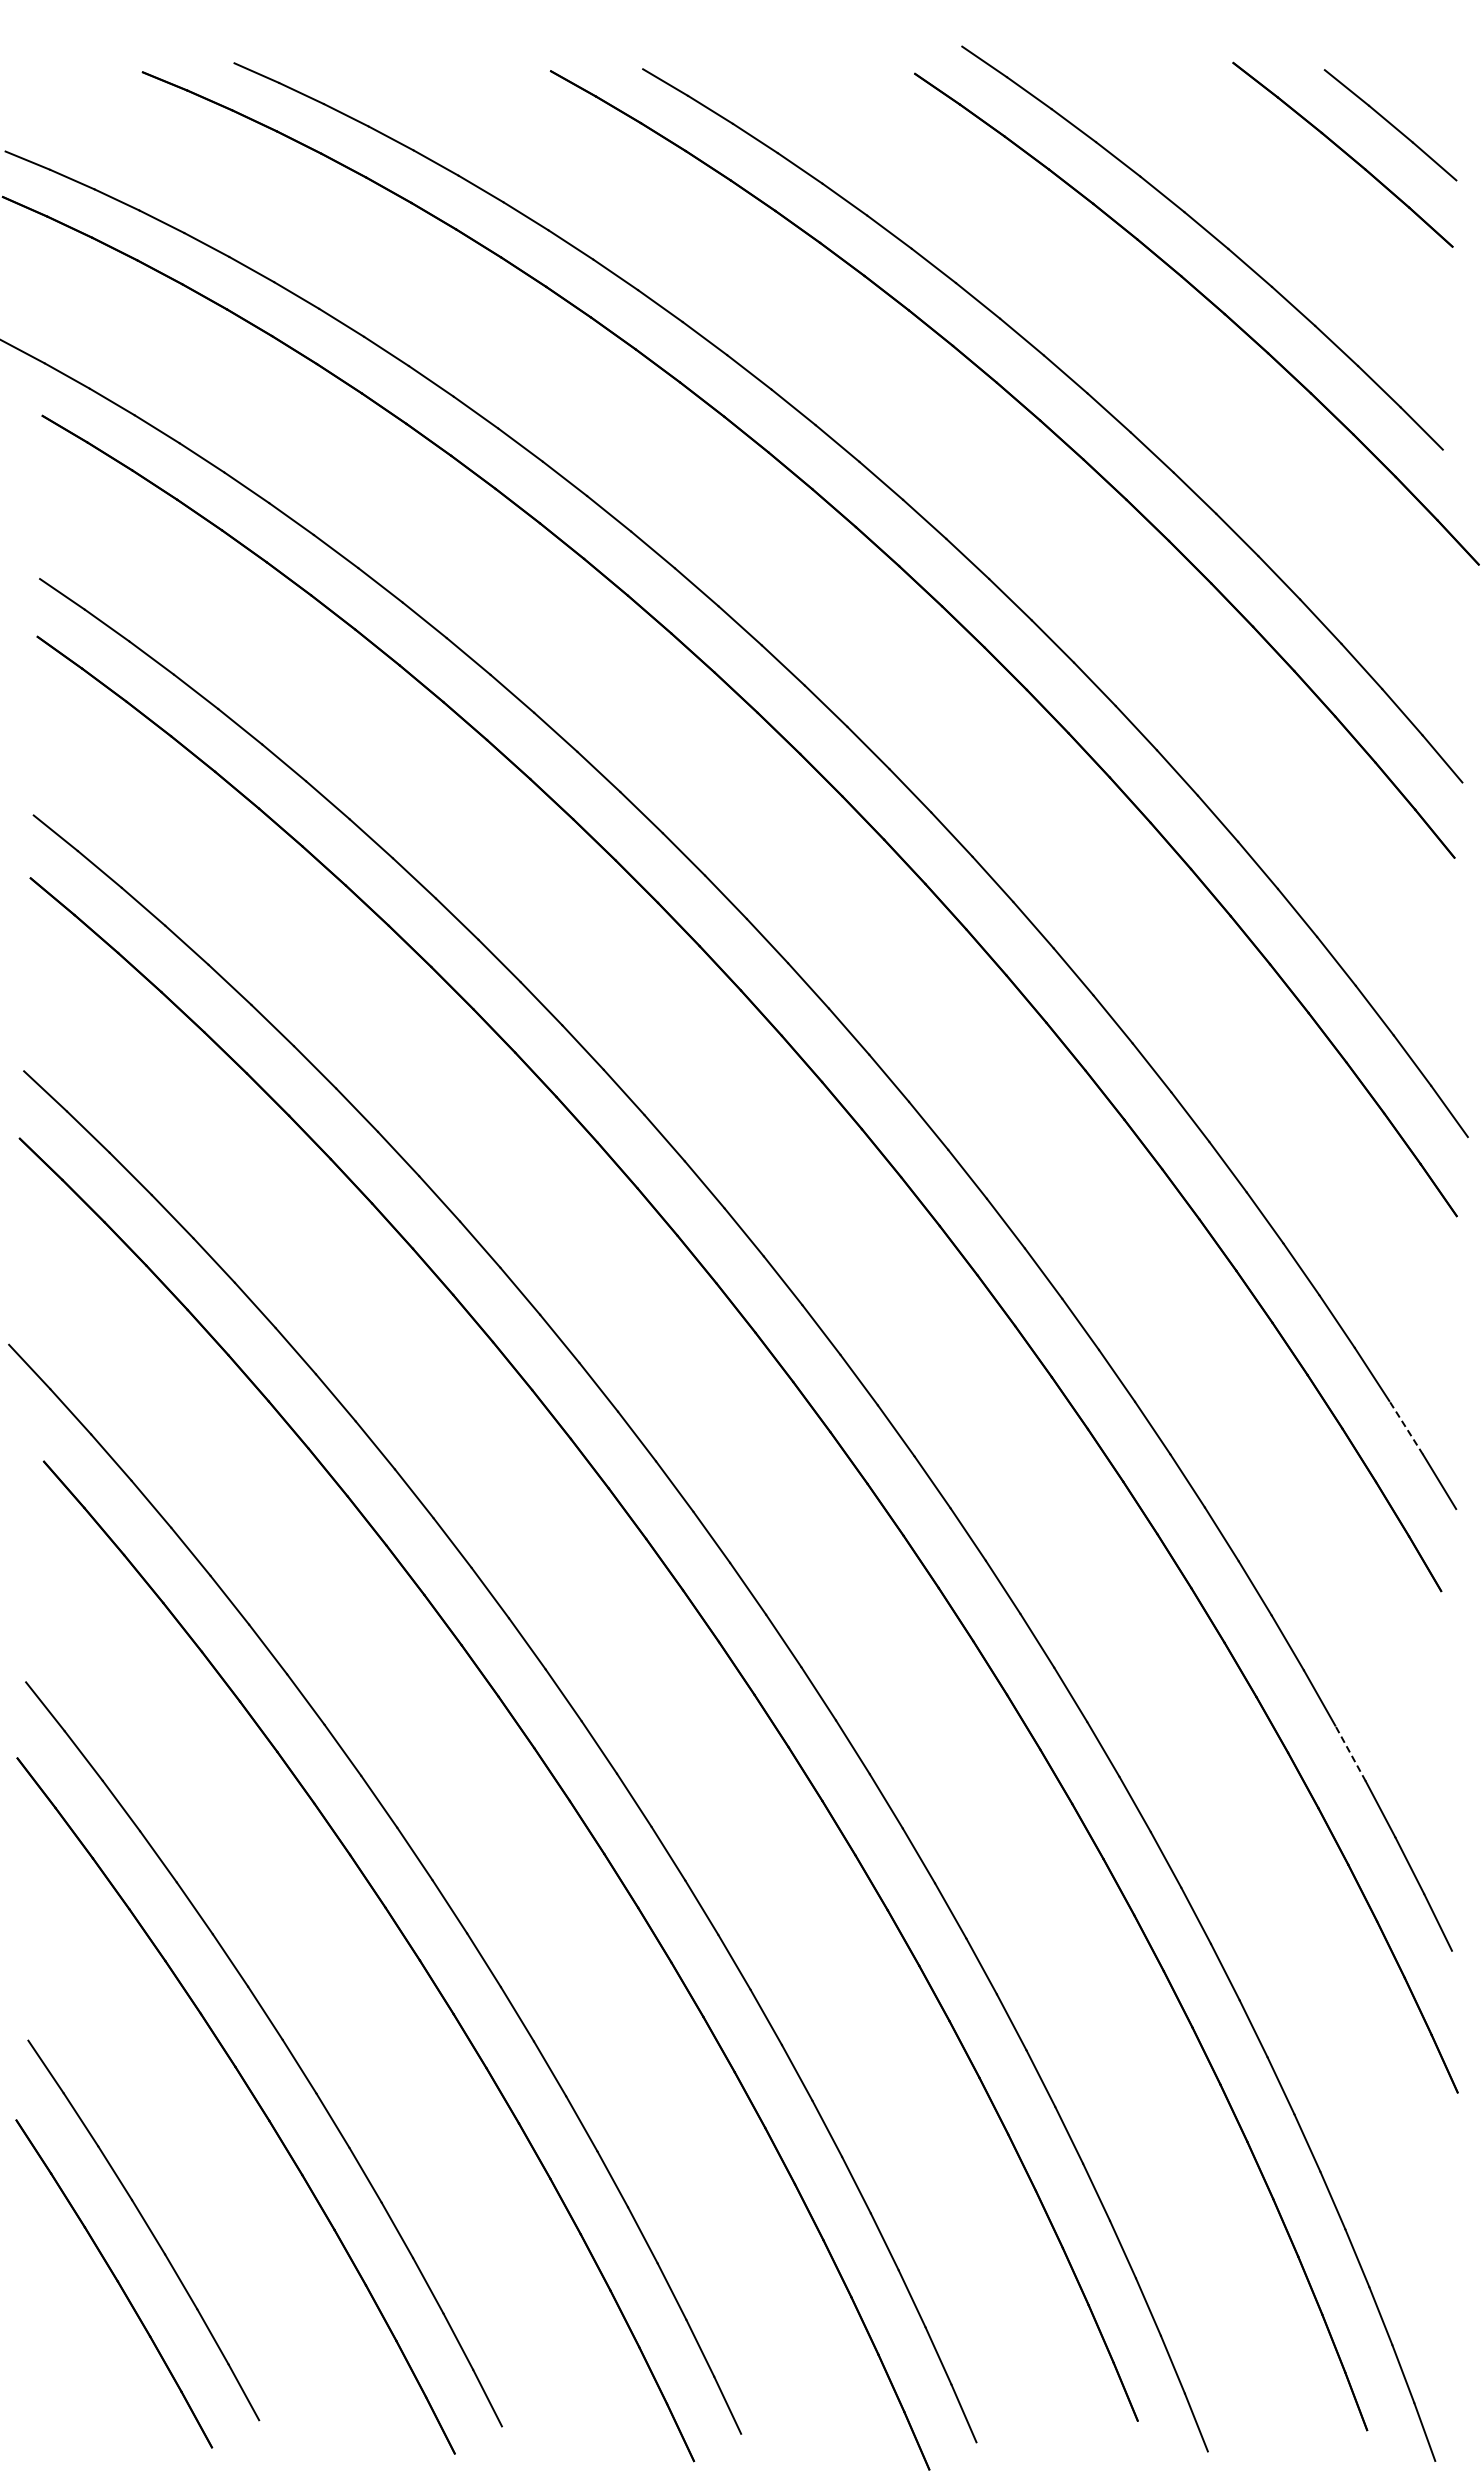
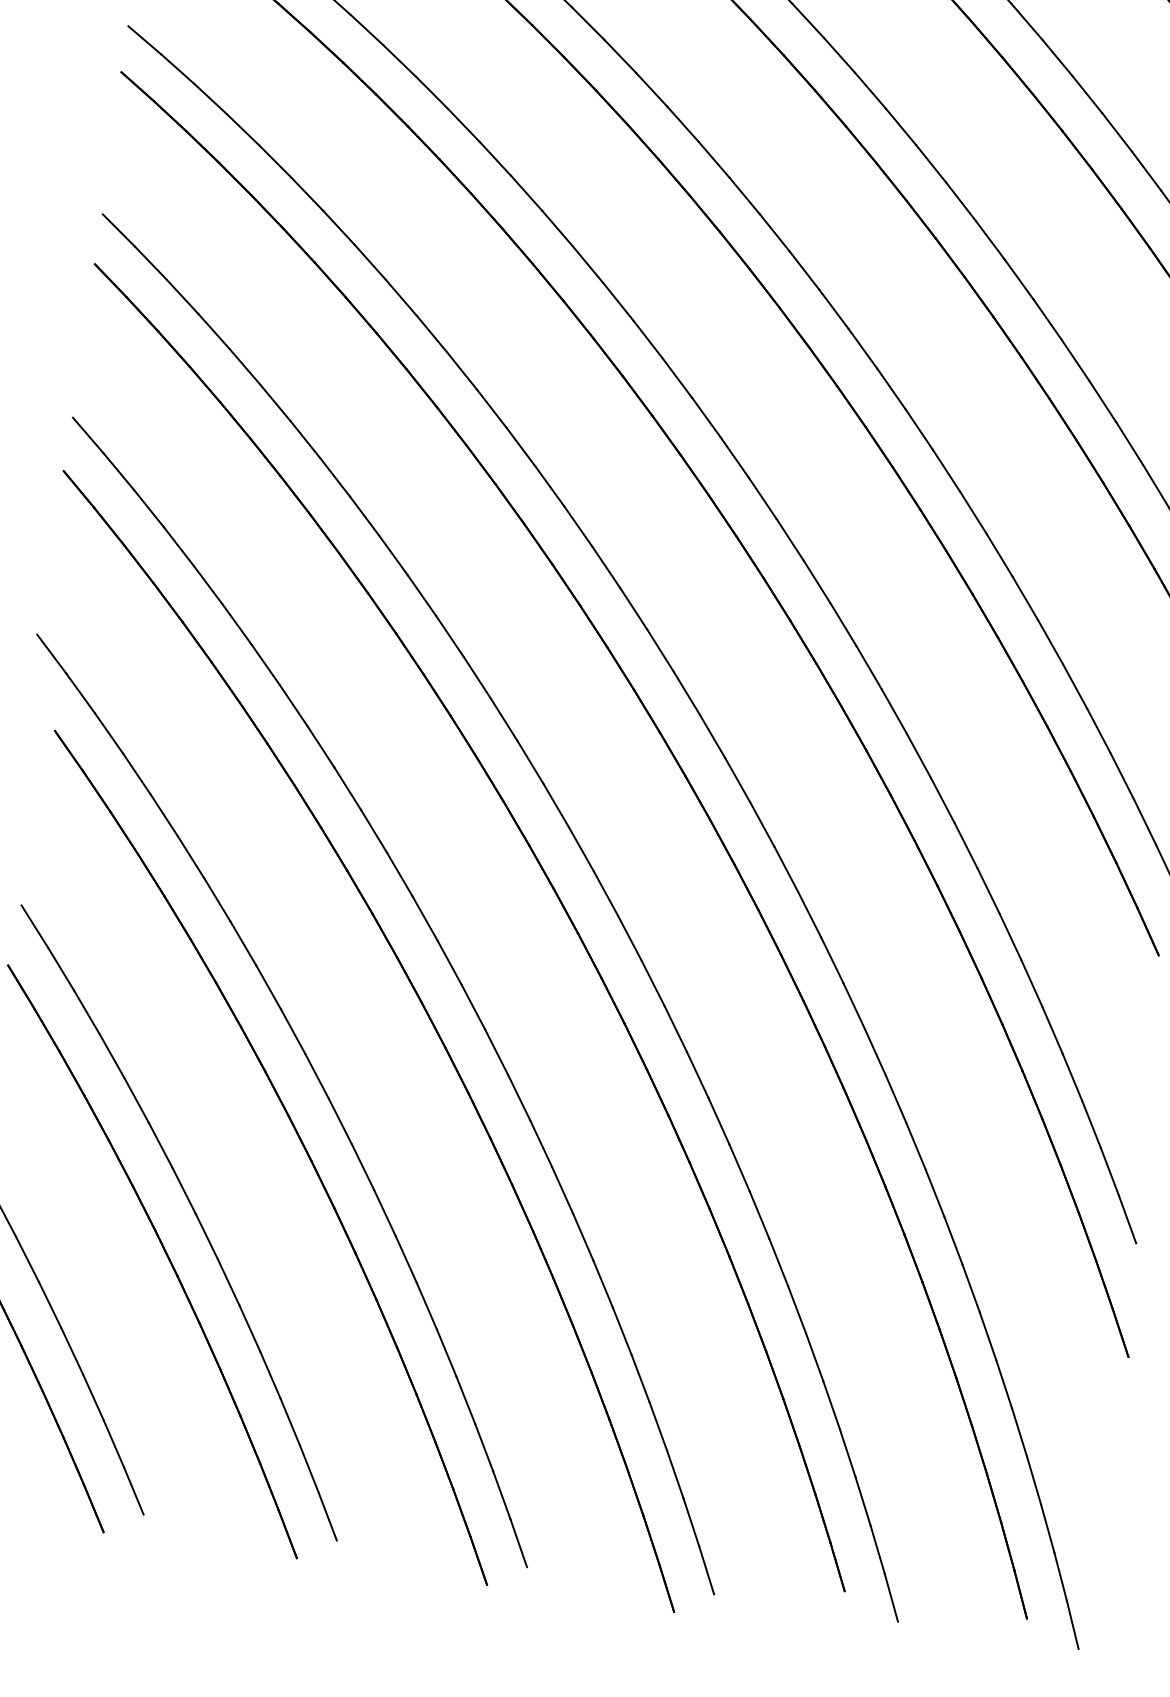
line: (1406, 1427) -> (1145, 821), dashed -> solid
line: (1350, 1753) -> (1072, 1077), dashed -> solid

